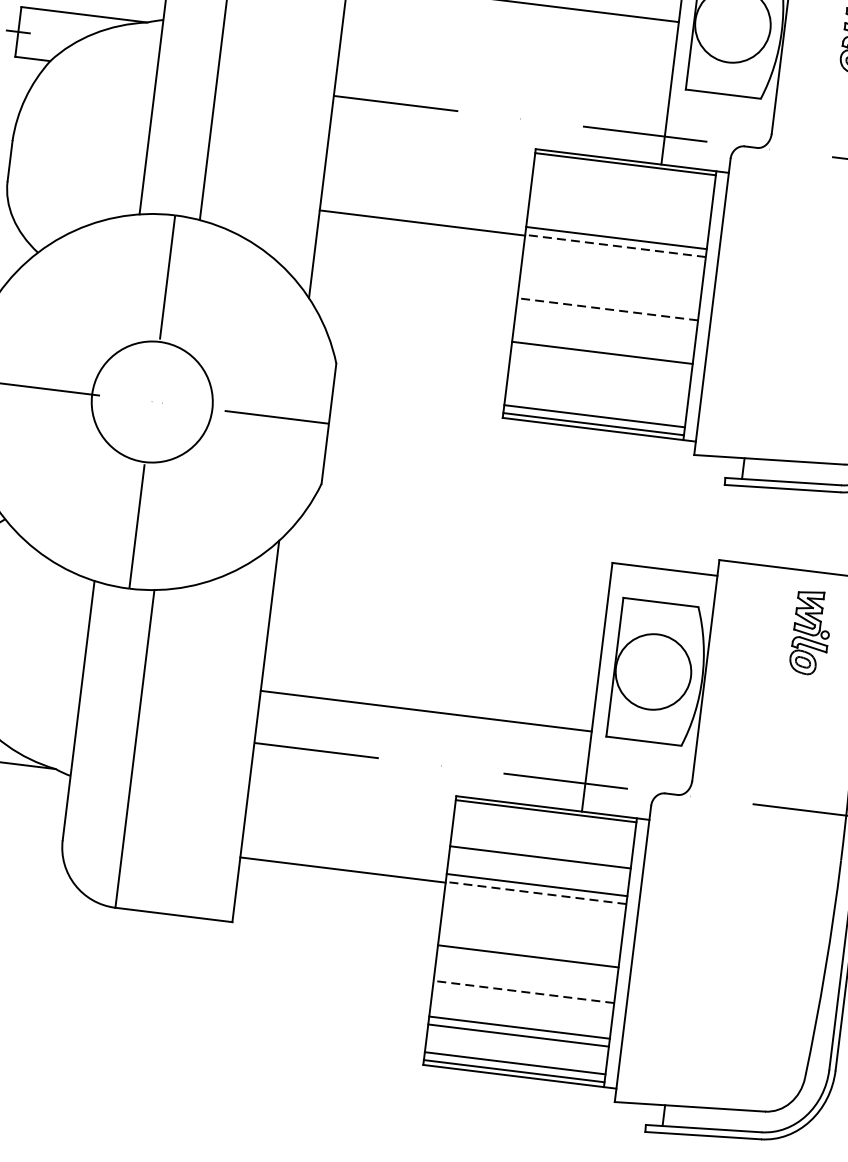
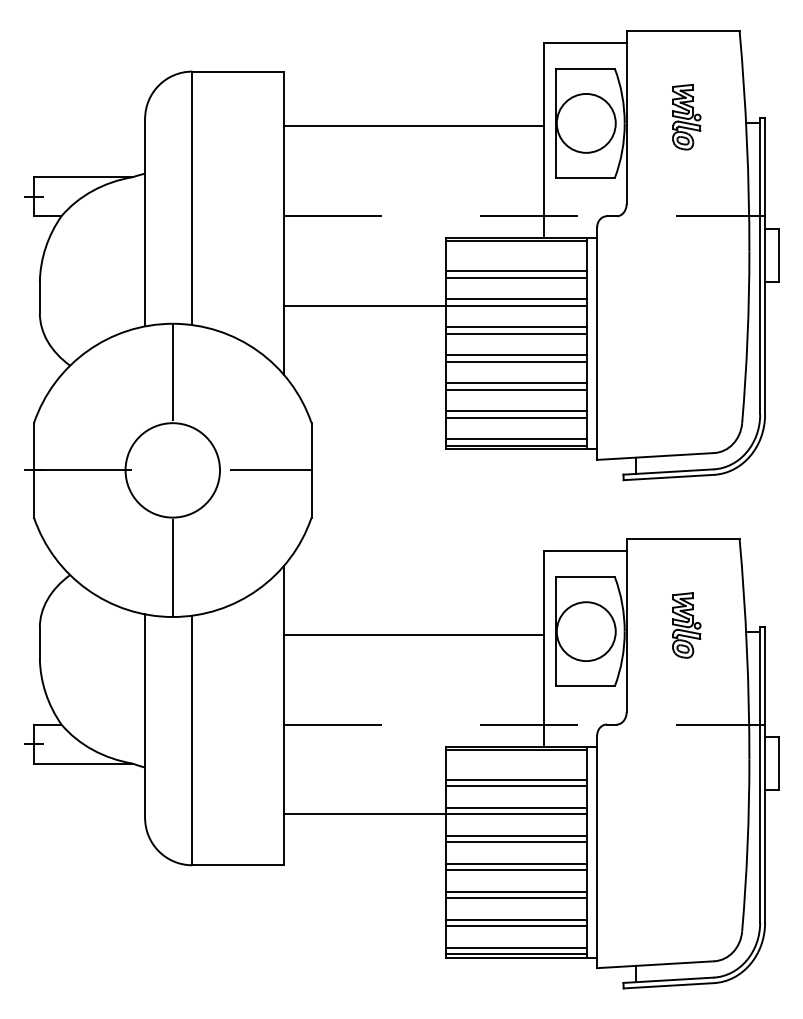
line: (620, 202) -> (516, 271), added
line: (619, 210) -> (516, 277), added
line: (615, 245) -> (516, 305), dashed -> solid
line: (612, 273) -> (516, 327), added
line: (611, 281) -> (516, 333), added
line: (607, 309) -> (516, 355), dashed -> solid
line: (606, 317) -> (516, 361), added
line: (603, 345) -> (516, 383), added
line: (599, 380) -> (516, 411), added
line: (598, 388) -> (516, 417), added
part: (811, 632) -> (686, 625), moved
line: (426, 711) -> (414, 634), moved
line: (541, 849) -> (516, 779), added
line: (536, 892) -> (516, 813), dashed -> solid
line: (532, 920) -> (516, 835), added
line: (531, 928) -> (516, 841), added
line: (527, 963) -> (516, 869), added
line: (524, 991) -> (516, 891), dashed -> solid
line: (523, 999) -> (516, 897), added

